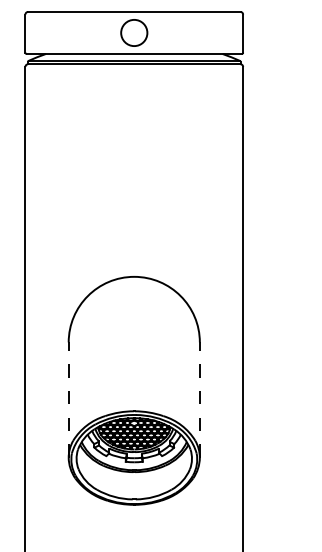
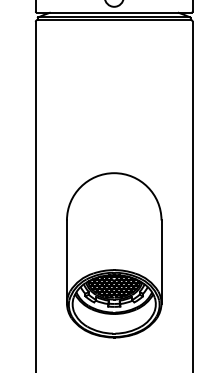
line: (68, 400) -> (66, 262), dashed -> solid
line: (199, 400) -> (161, 262), dashed -> solid

